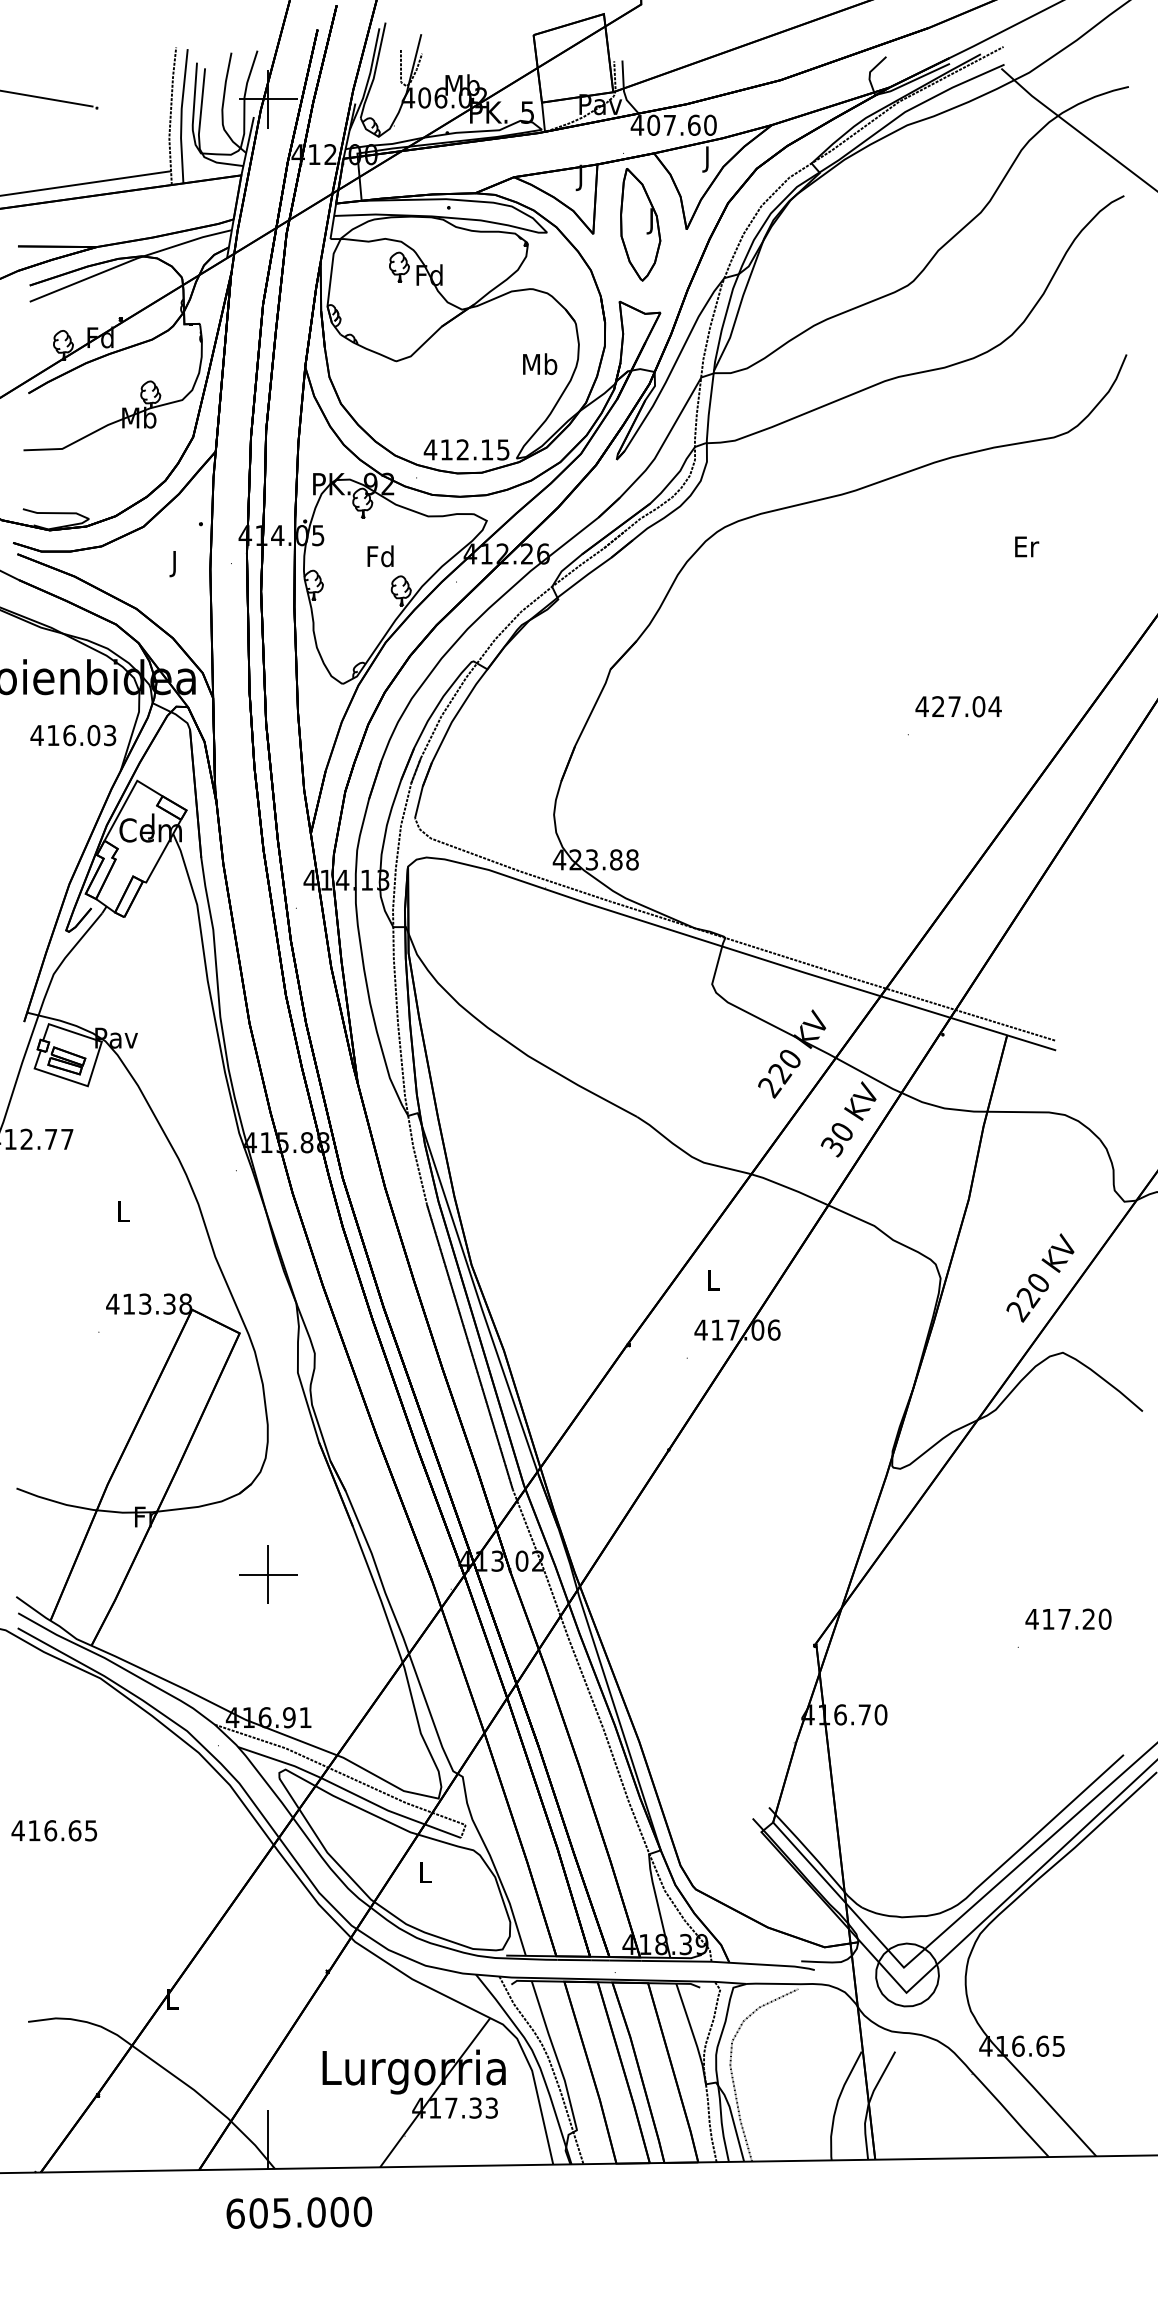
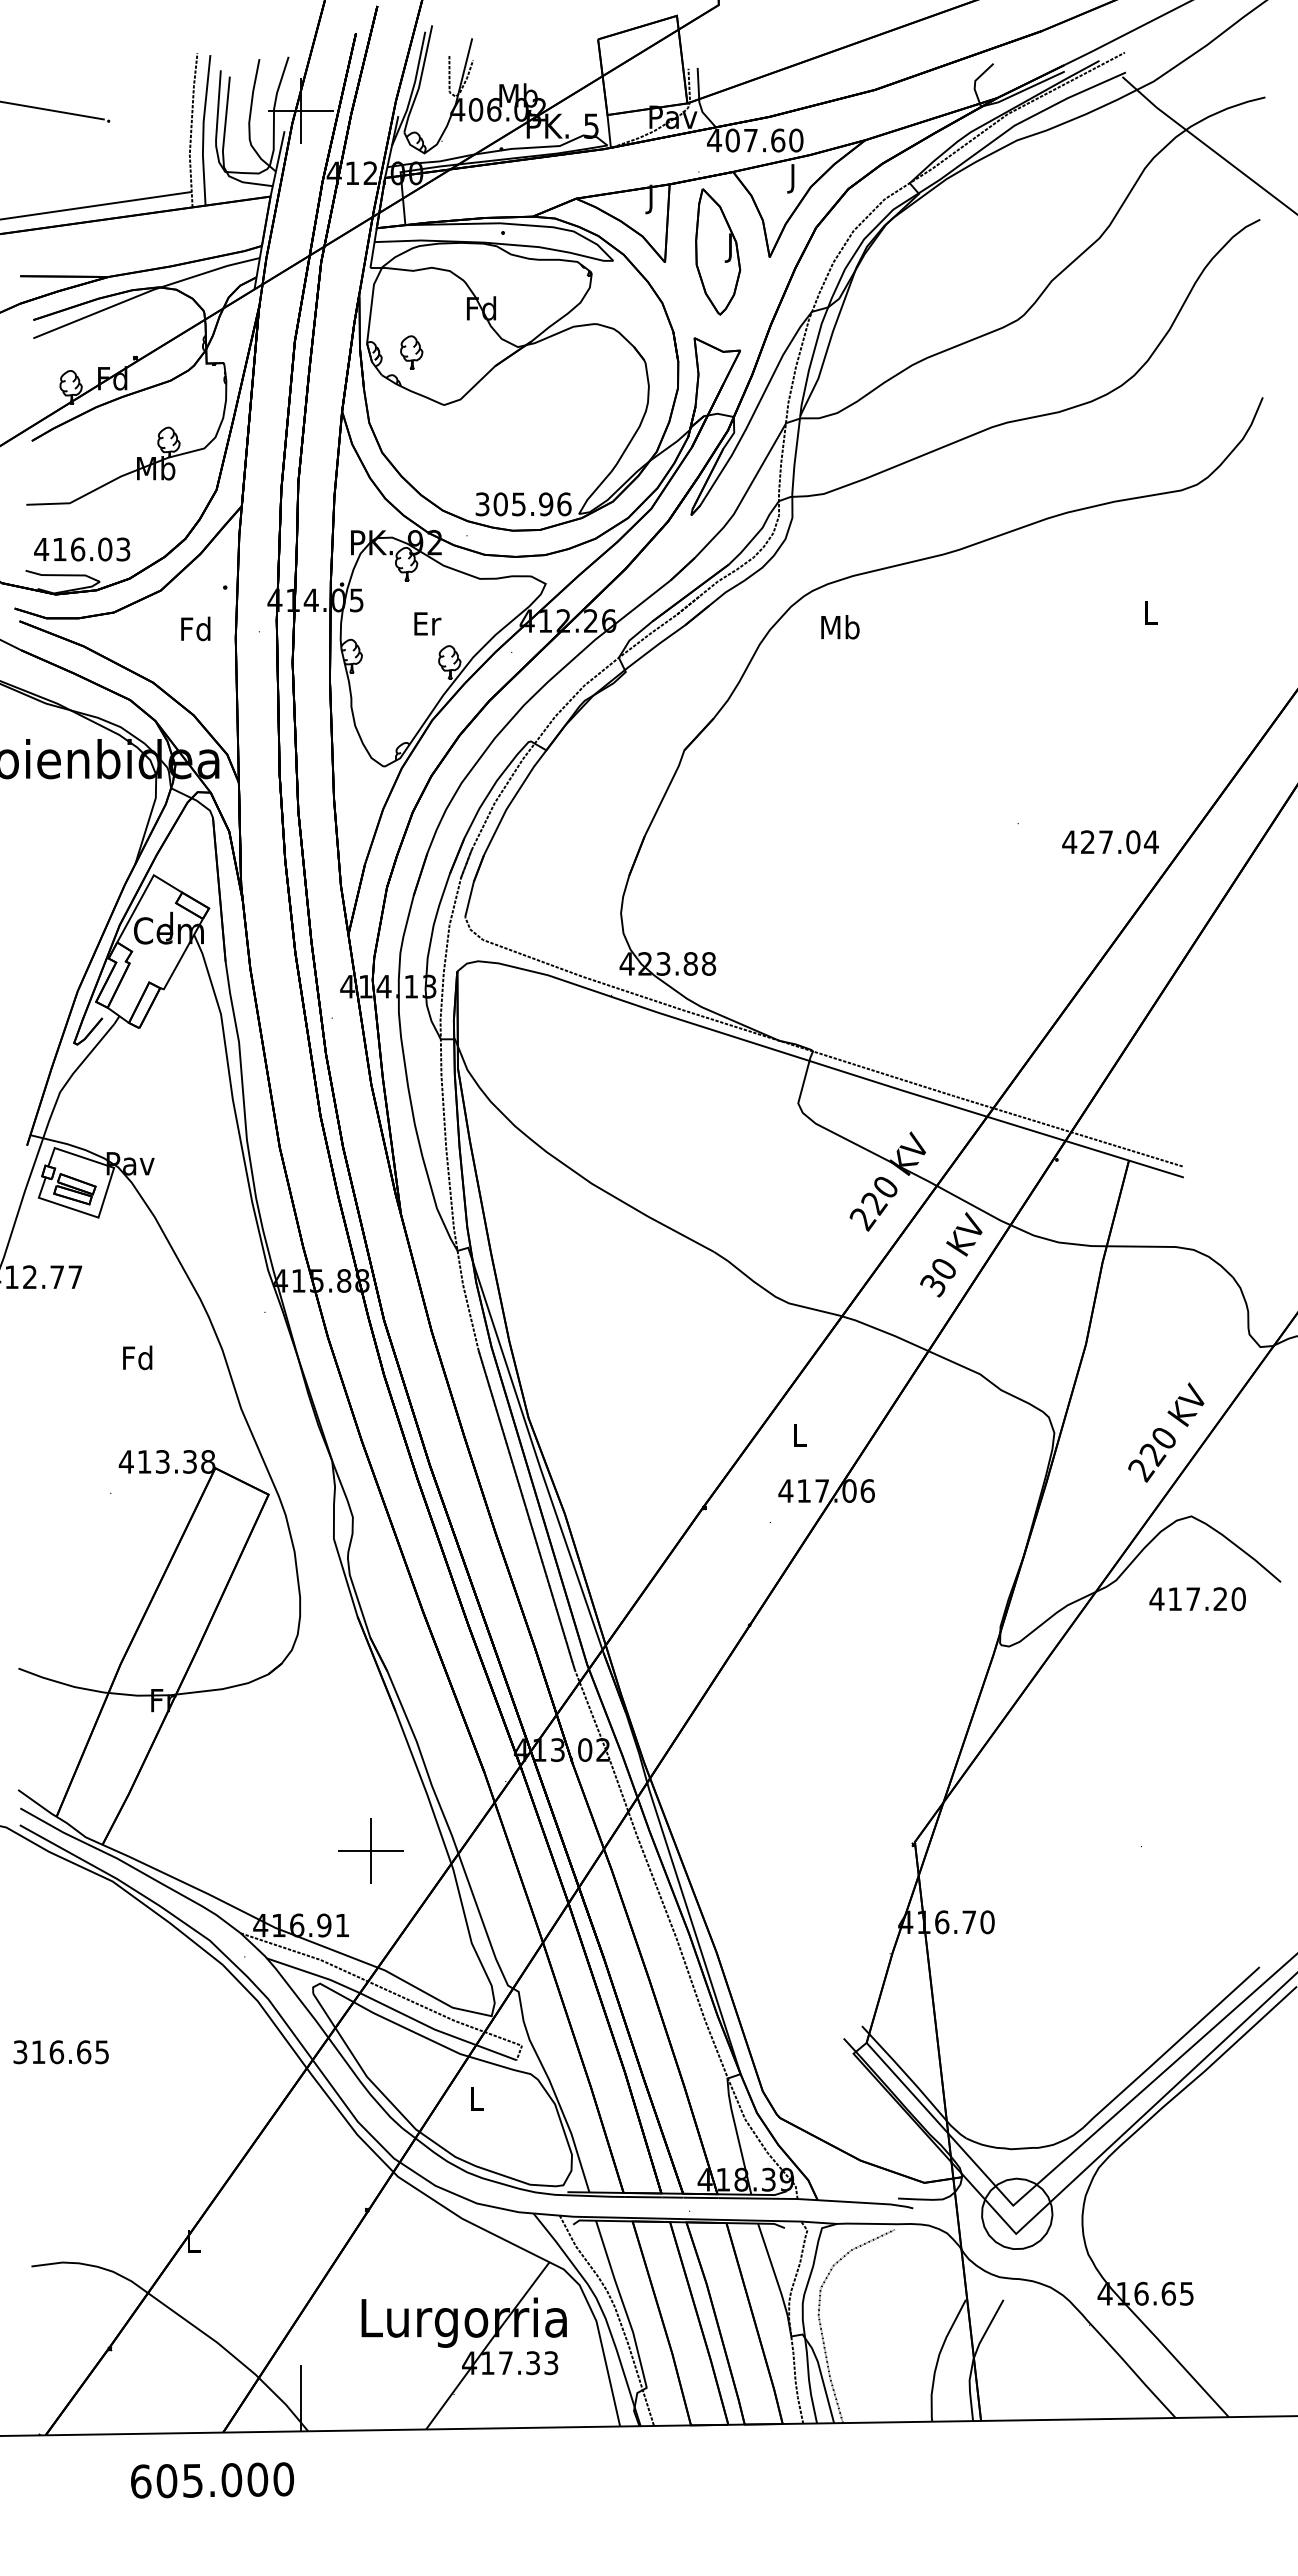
part: (399, 267) -> (411, 352), moved
text: (540, 364) -> (840, 627), moved
text: (467, 450) -> (523, 504), 412.15 -> 305.96
text: (1026, 546) -> (1150, 612), Er -> L
text: (380, 556) -> (426, 623), Fd -> Er
text: (174, 563) -> (195, 631), J -> Fd
text: (958, 706) -> (1110, 842), moved
text: (73, 735) -> (82, 549), moved
text: (122, 1211) -> (137, 1357), L -> Fd
part: (268, 1574) -> (370, 1850), moved
text: (1068, 1619) -> (1197, 1599), moved
text: (17, 1831) -> (19, 2052), 416.65 -> 316.65
text: (299, 2212) -> (212, 2480), moved

